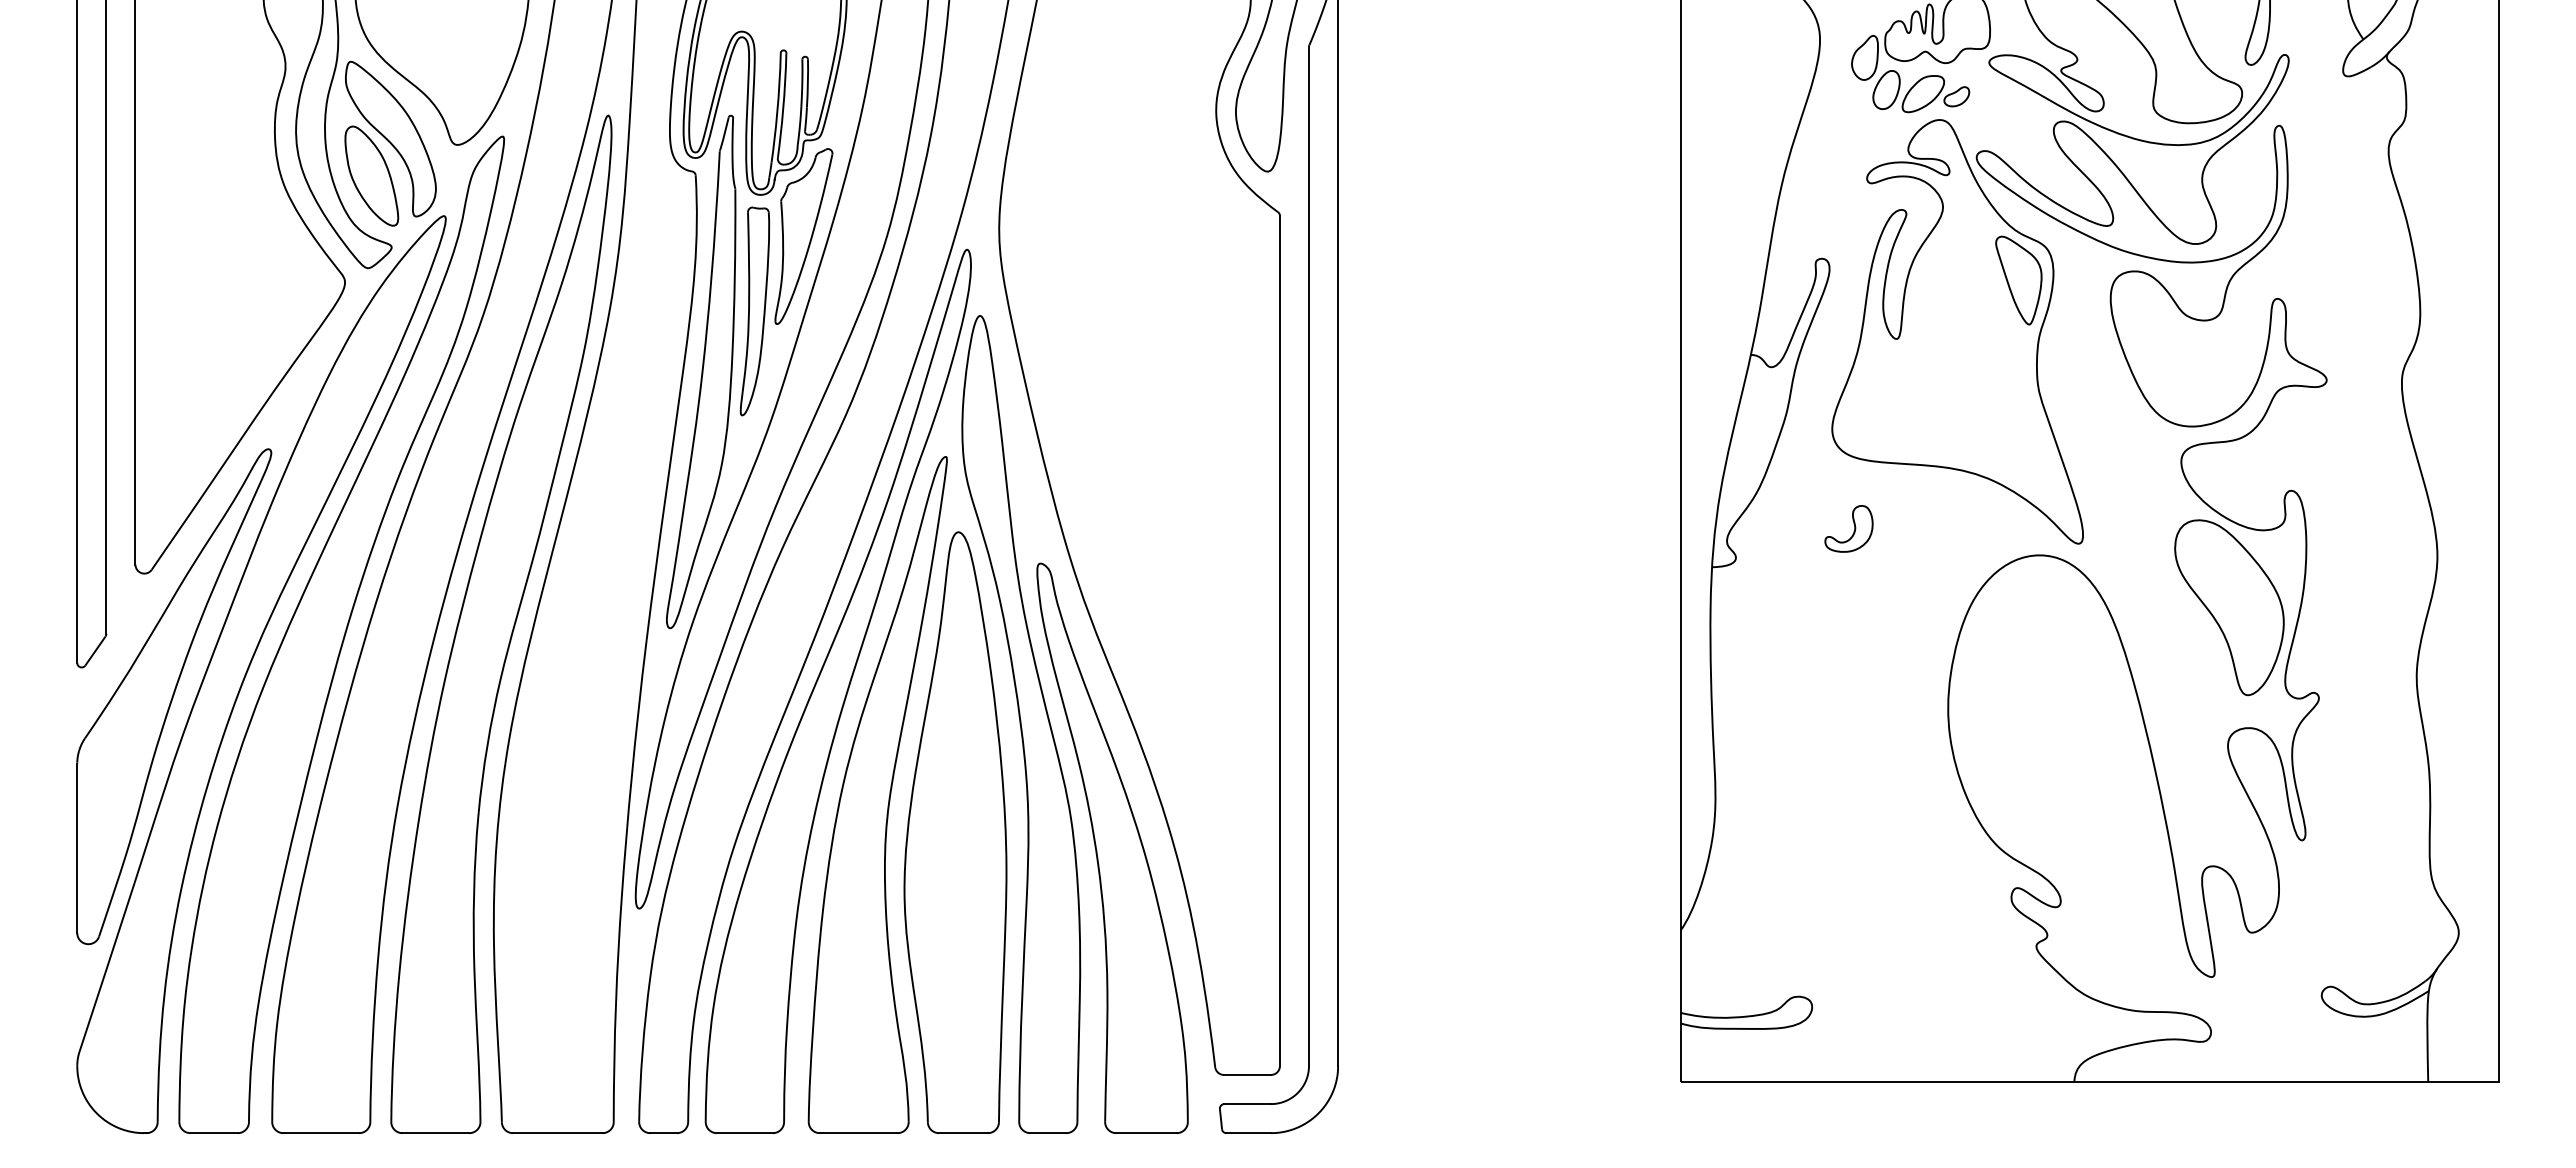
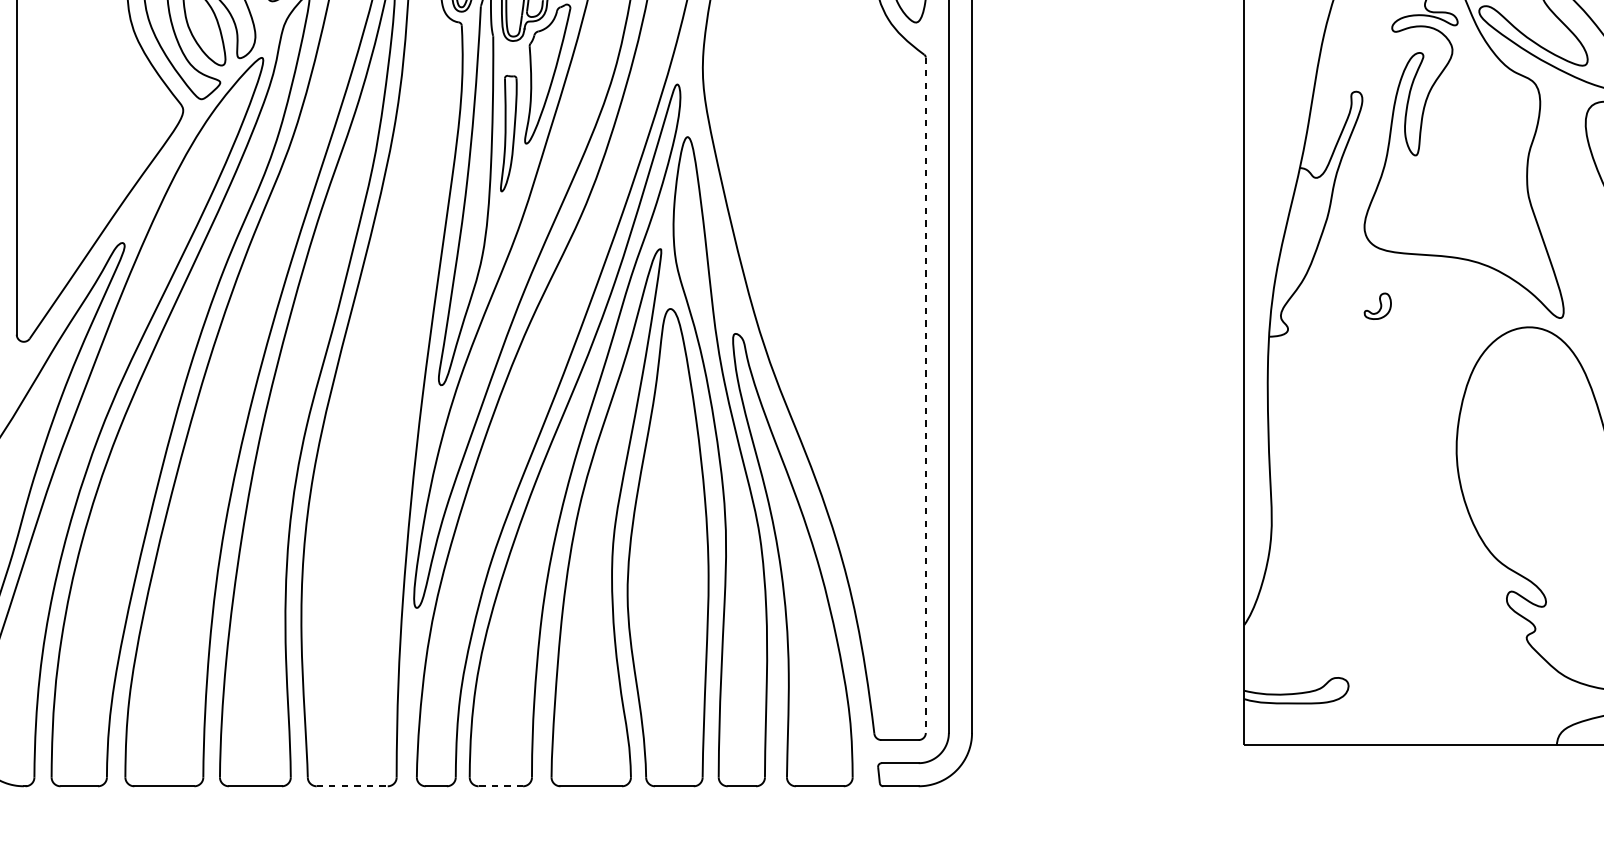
part: (2018, 280) -> (1512, 109), removed
part: (754, 311) -> (508, 133), size x0.7
part: (1848, 528) -> (1377, 305), size x0.7
line: (1279, 641) -> (925, 395), solid -> dashed
line: (557, 1133) -> (351, 786), solid -> dashed
line: (744, 1133) -> (500, 786), solid -> dashed

